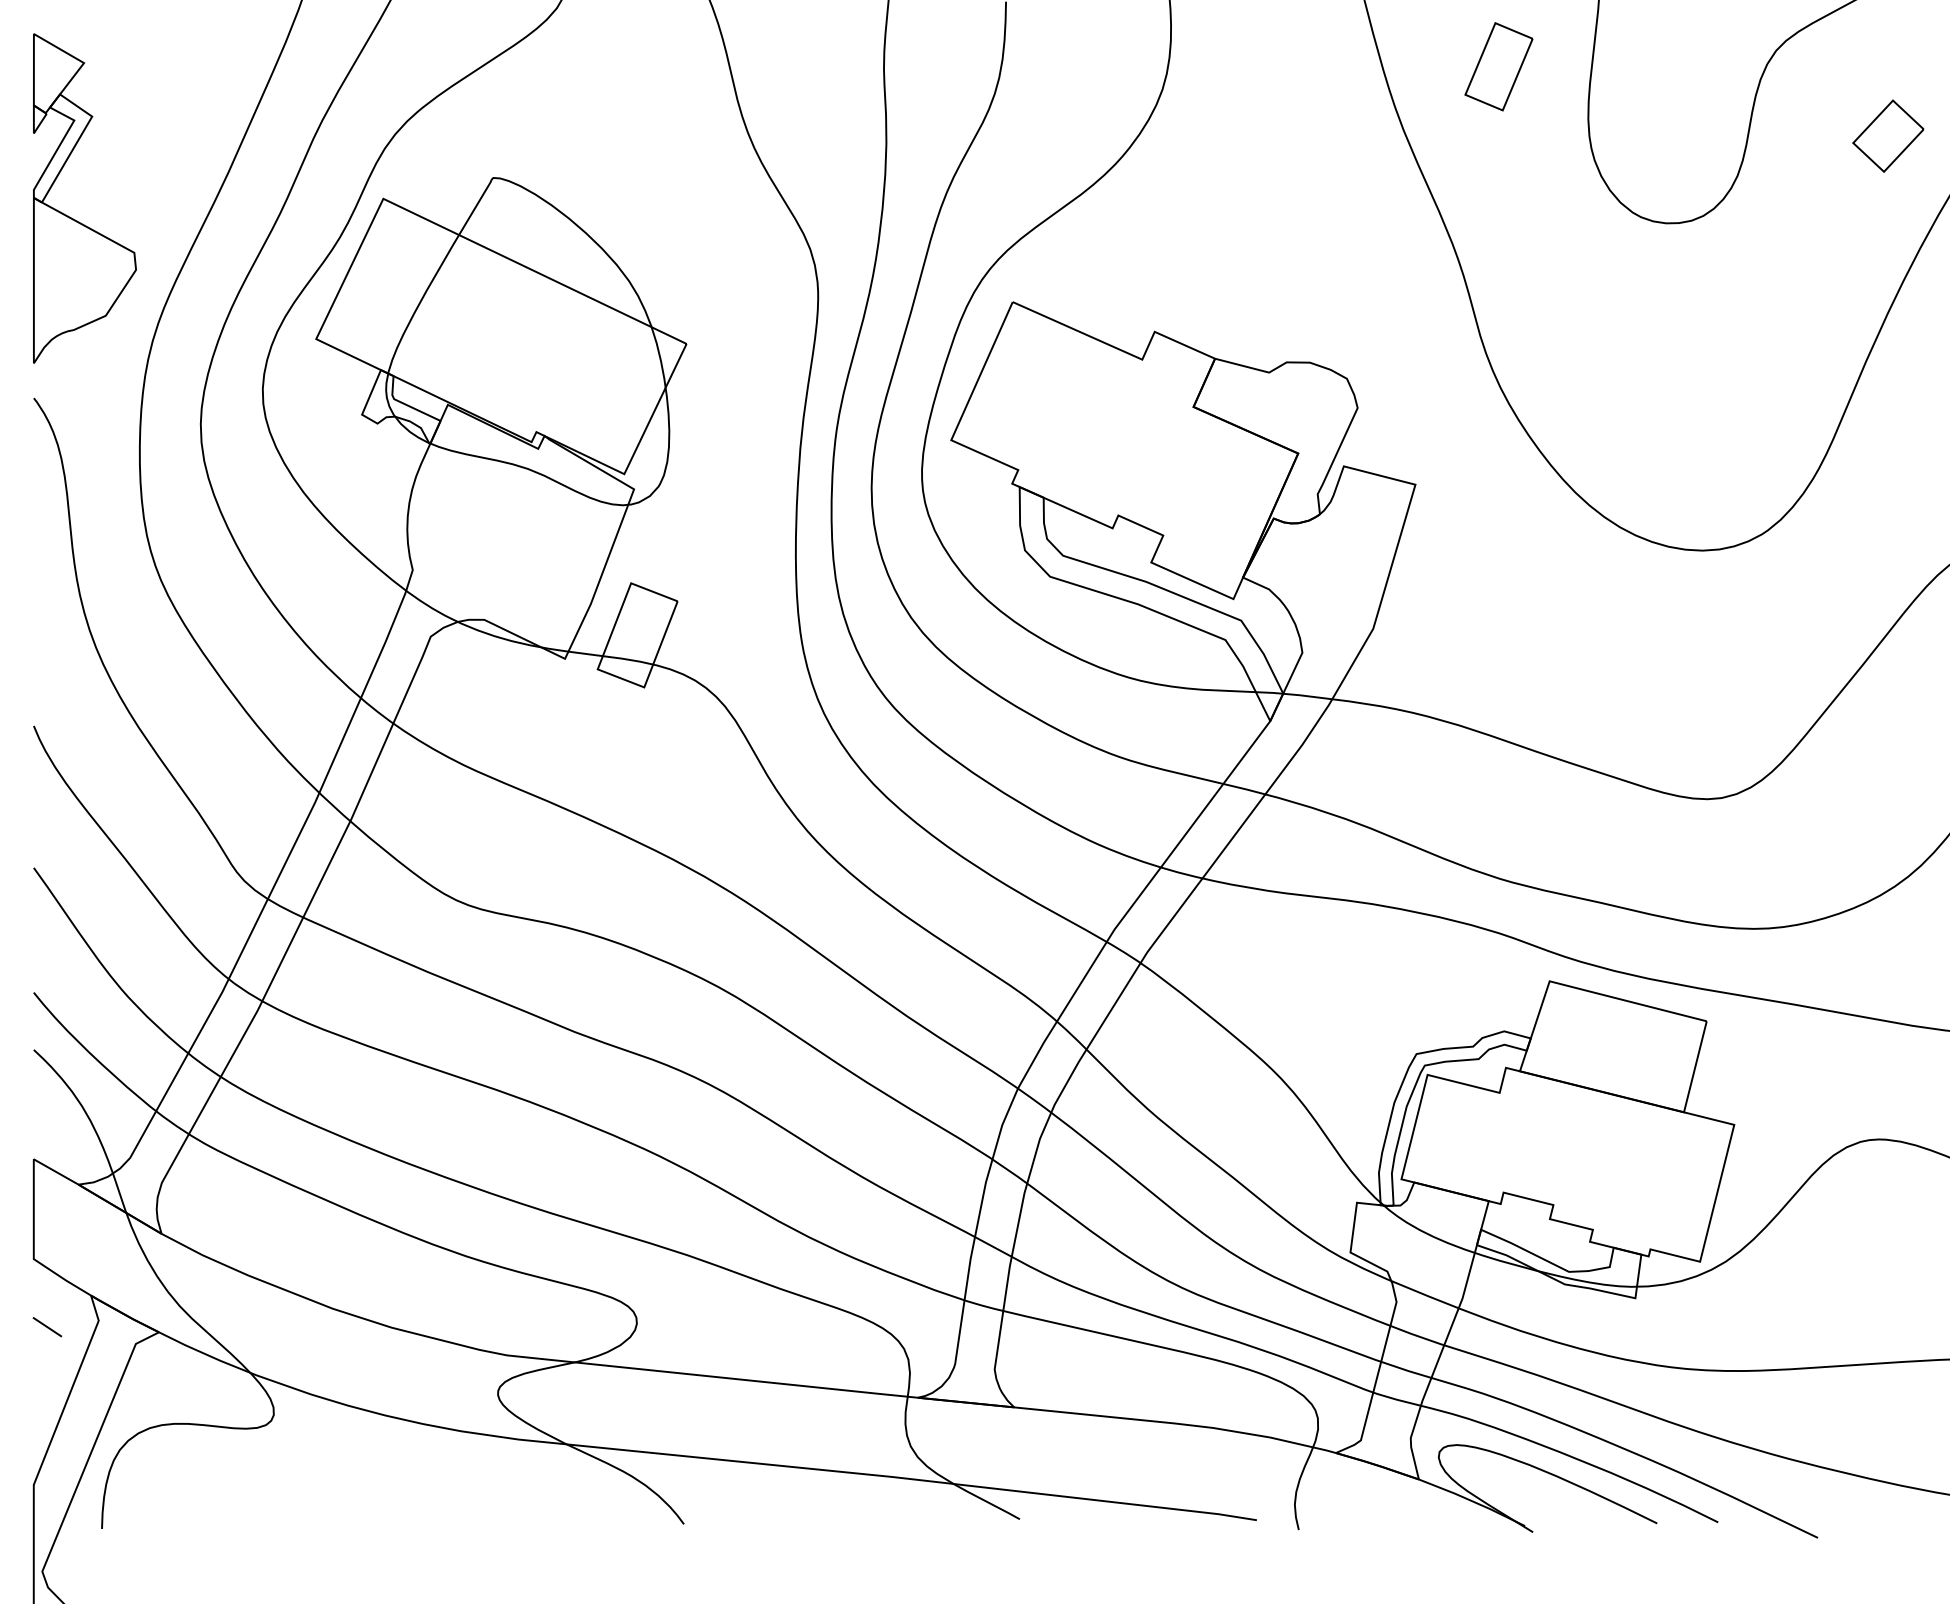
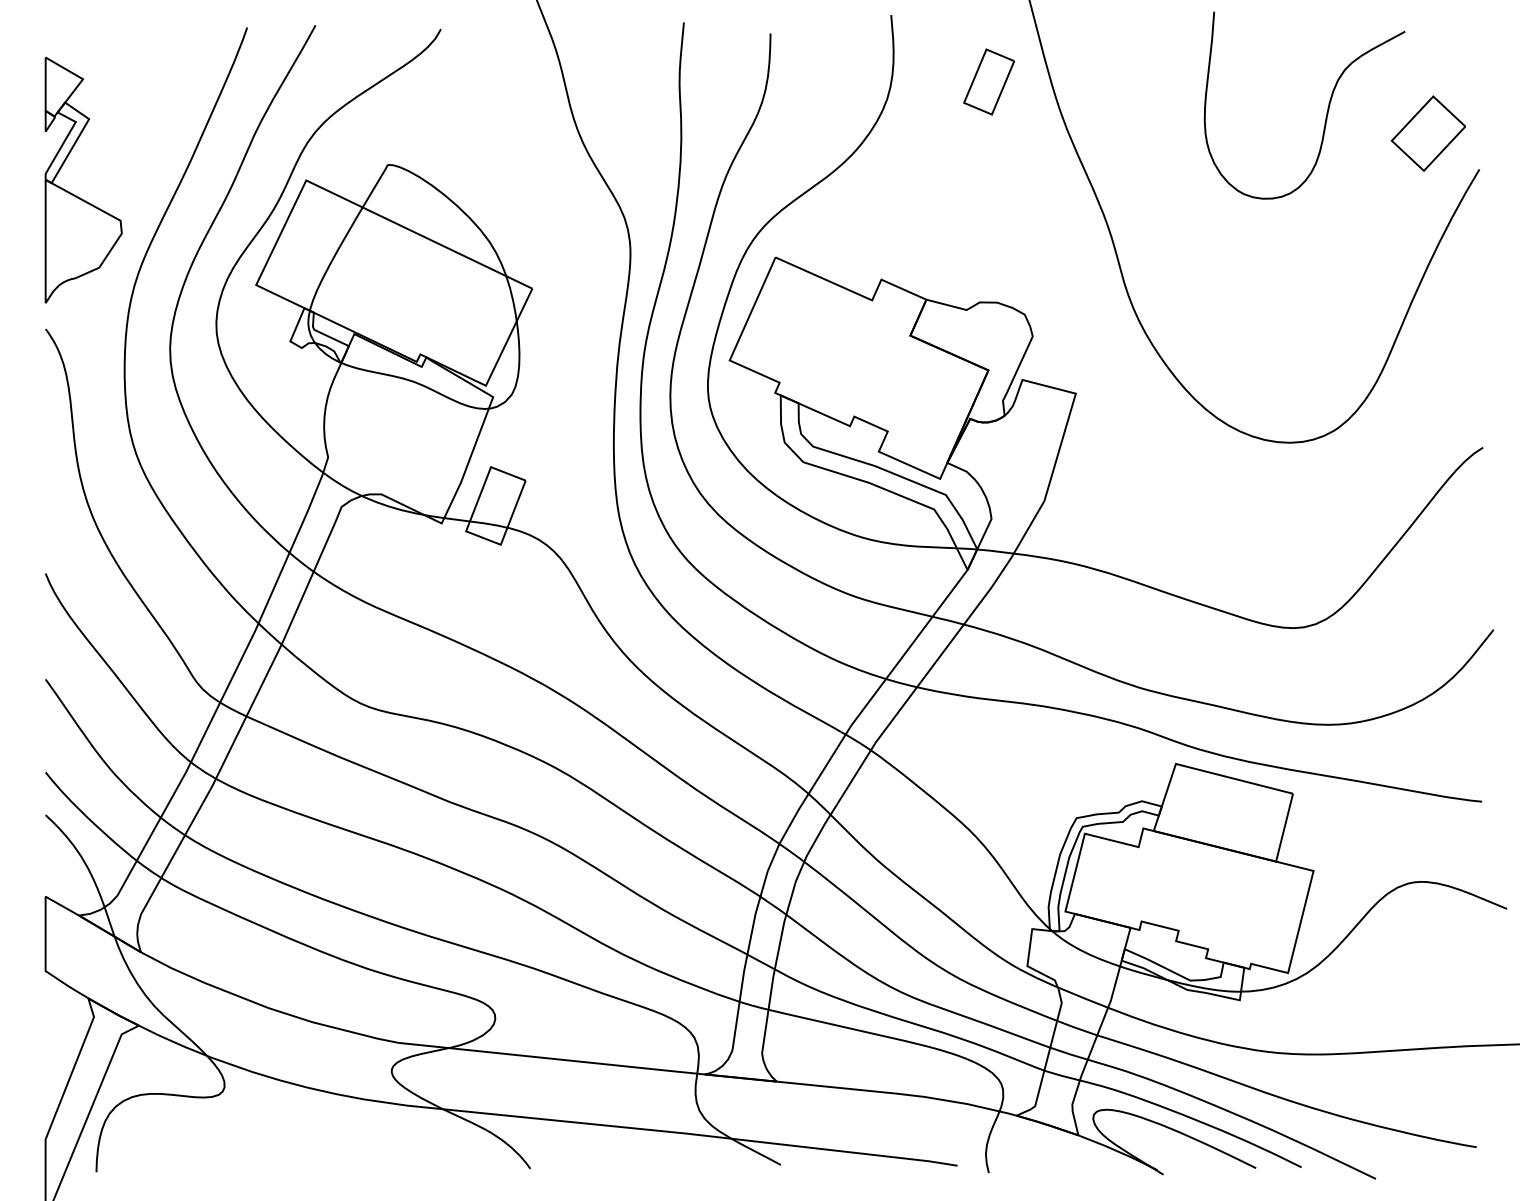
part: (1498, 66) -> (988, 81), moved
part: (1888, 135) -> (1428, 133), size x1.4
line: (47, 1326) -> (55, 1021), removed

